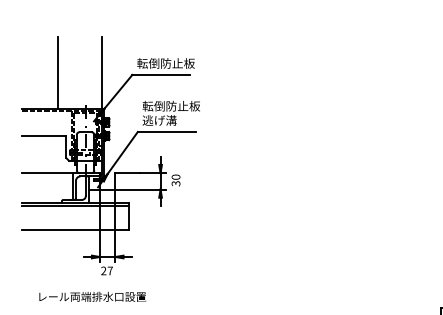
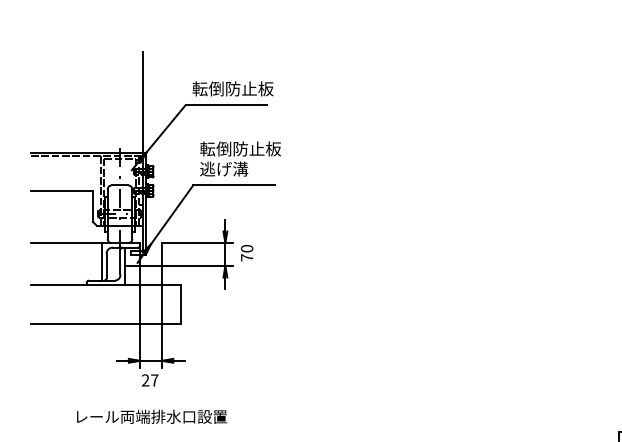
line: (58, 72) -> (81, 101), removed
text: (176, 183) -> (247, 257), 30 -> 70
line: (75, 206) -> (105, 289), removed
text: (93, 296) -> (152, 416), moved

